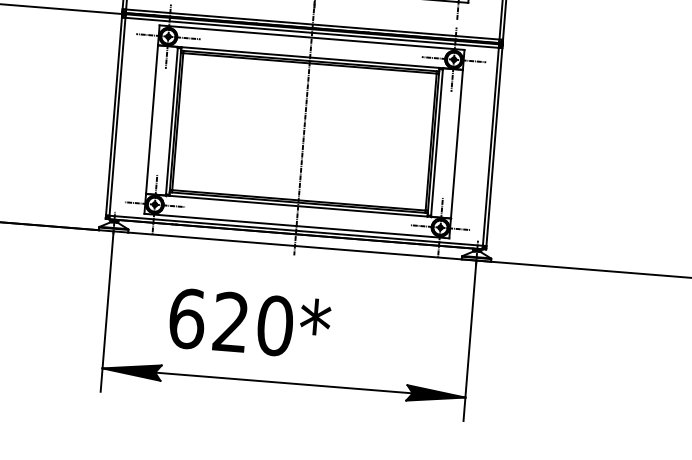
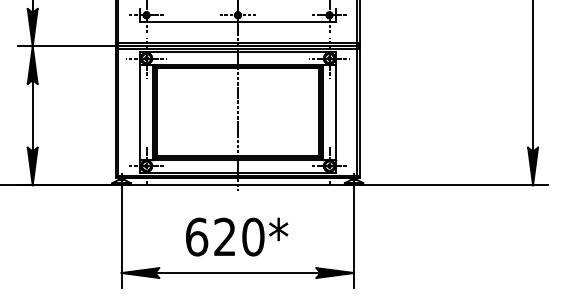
text: (250, 322) -> (237, 236), moved

